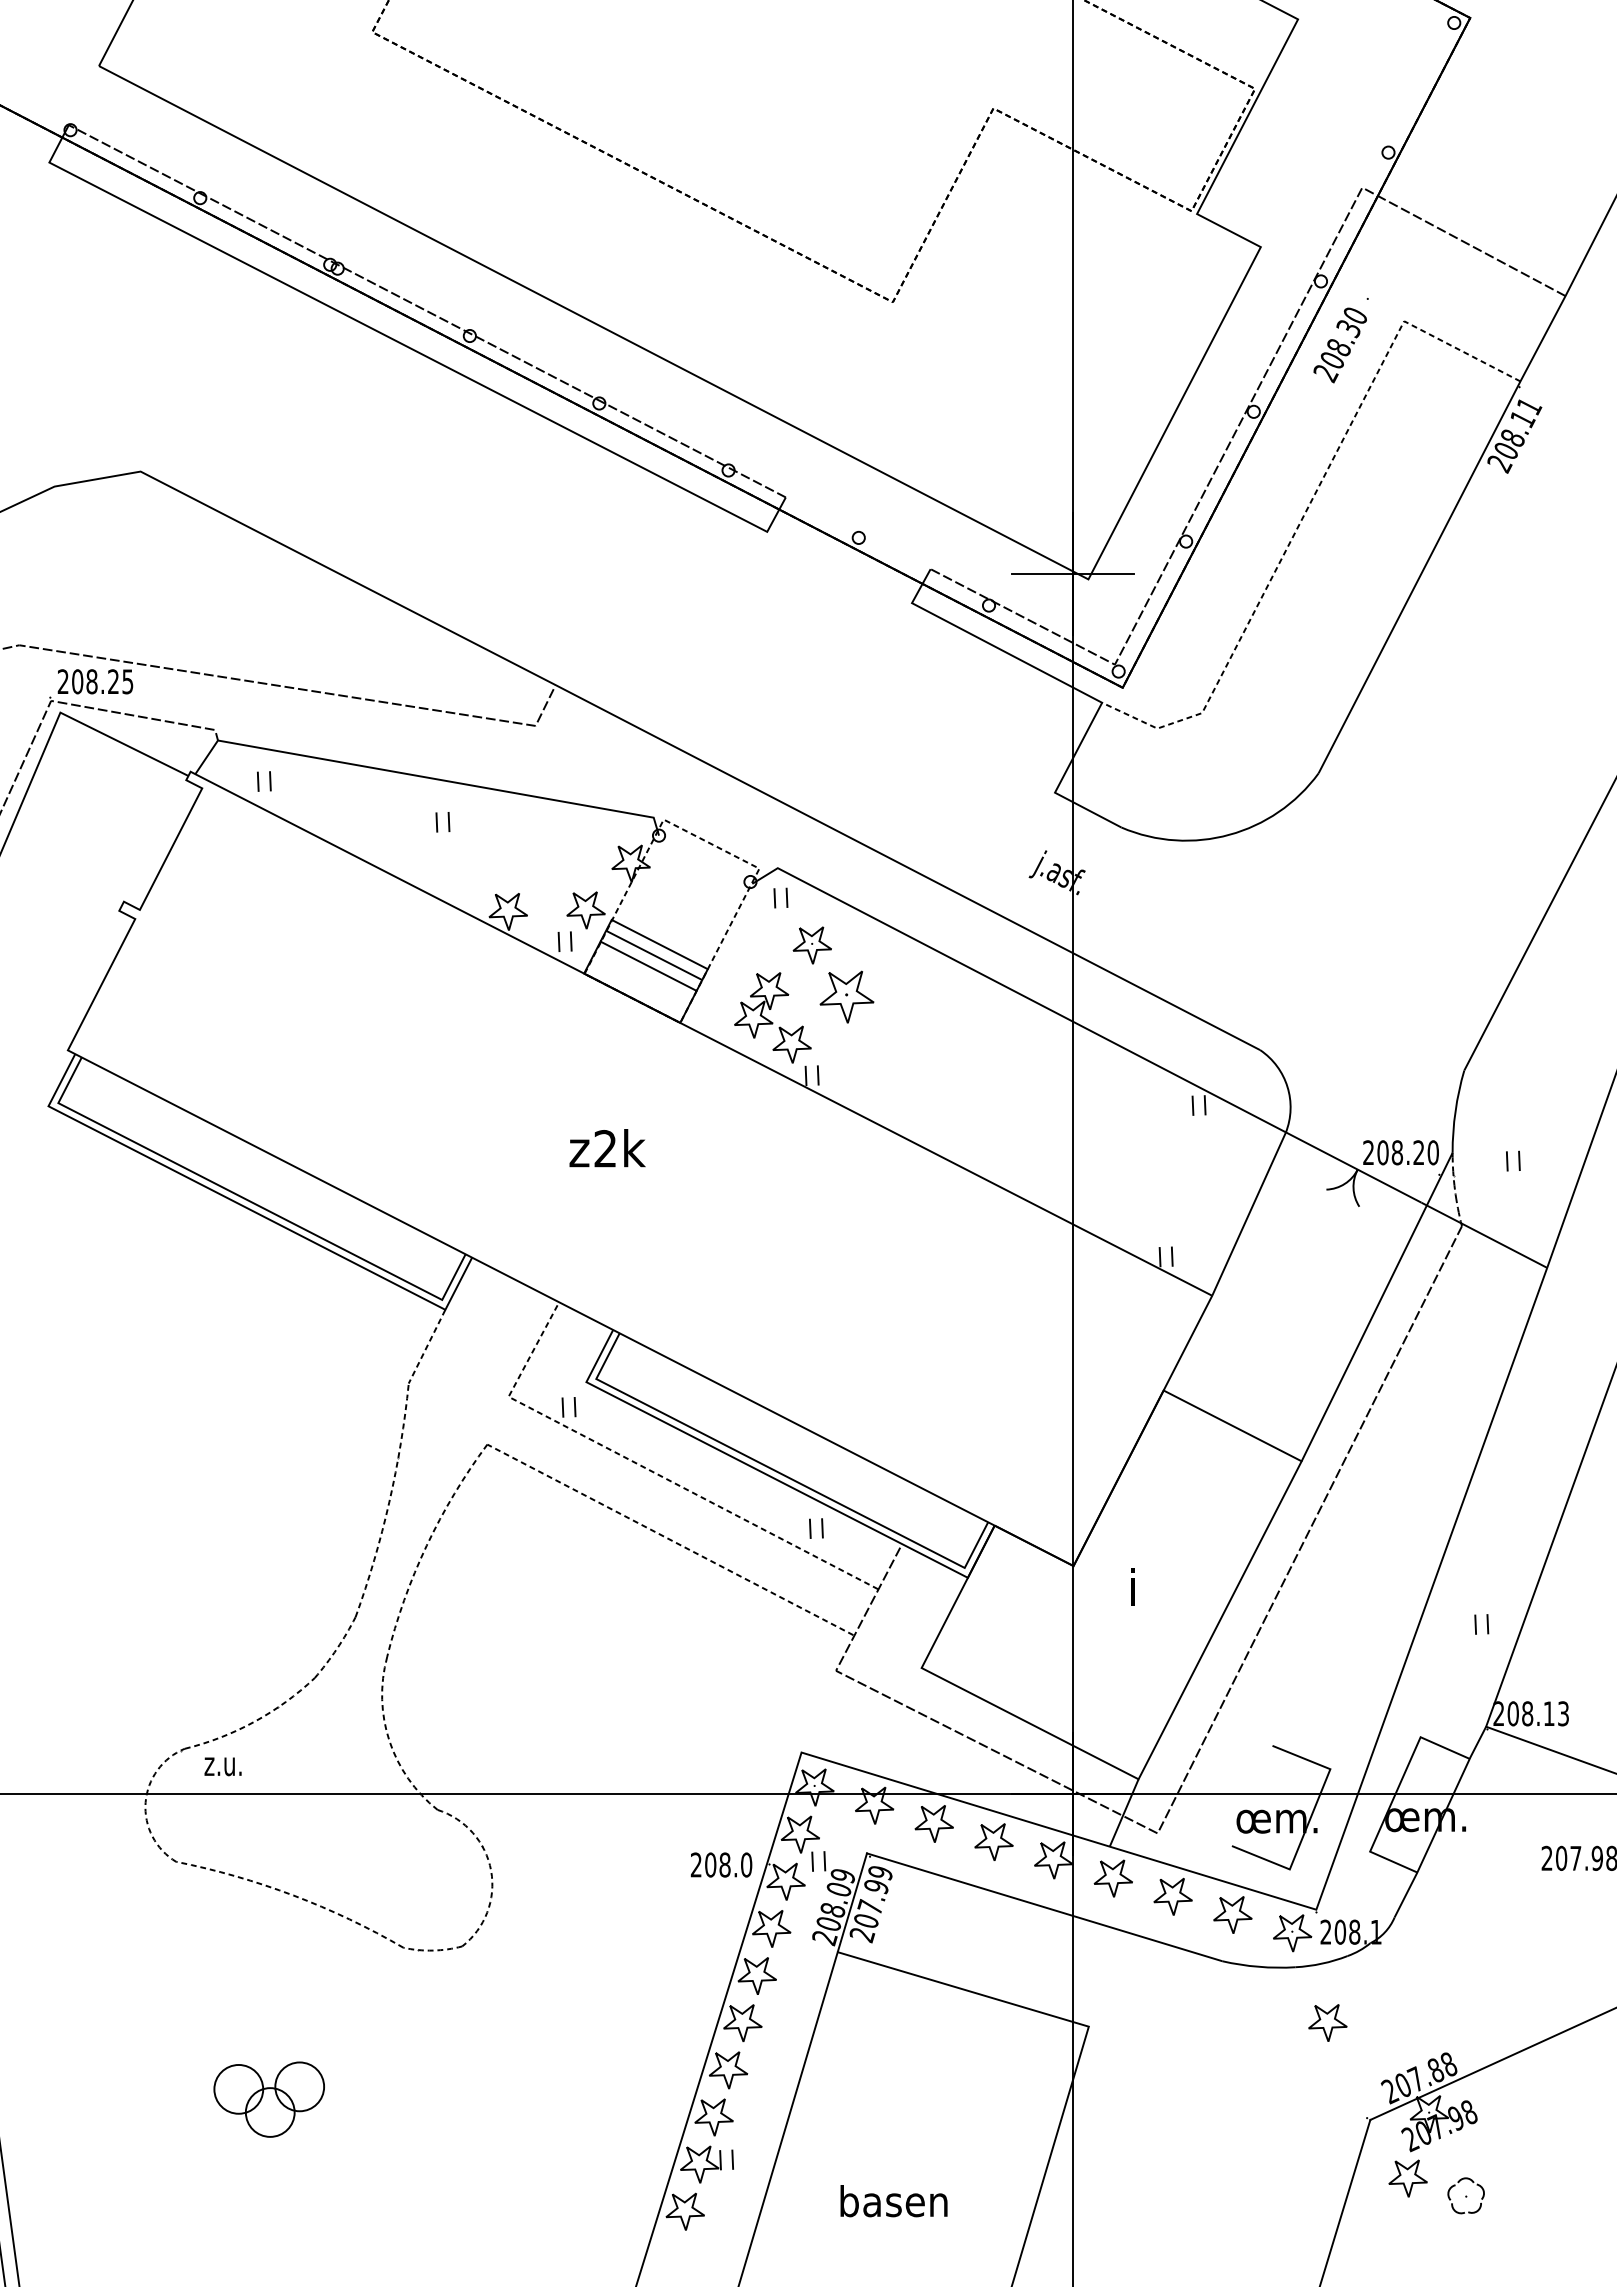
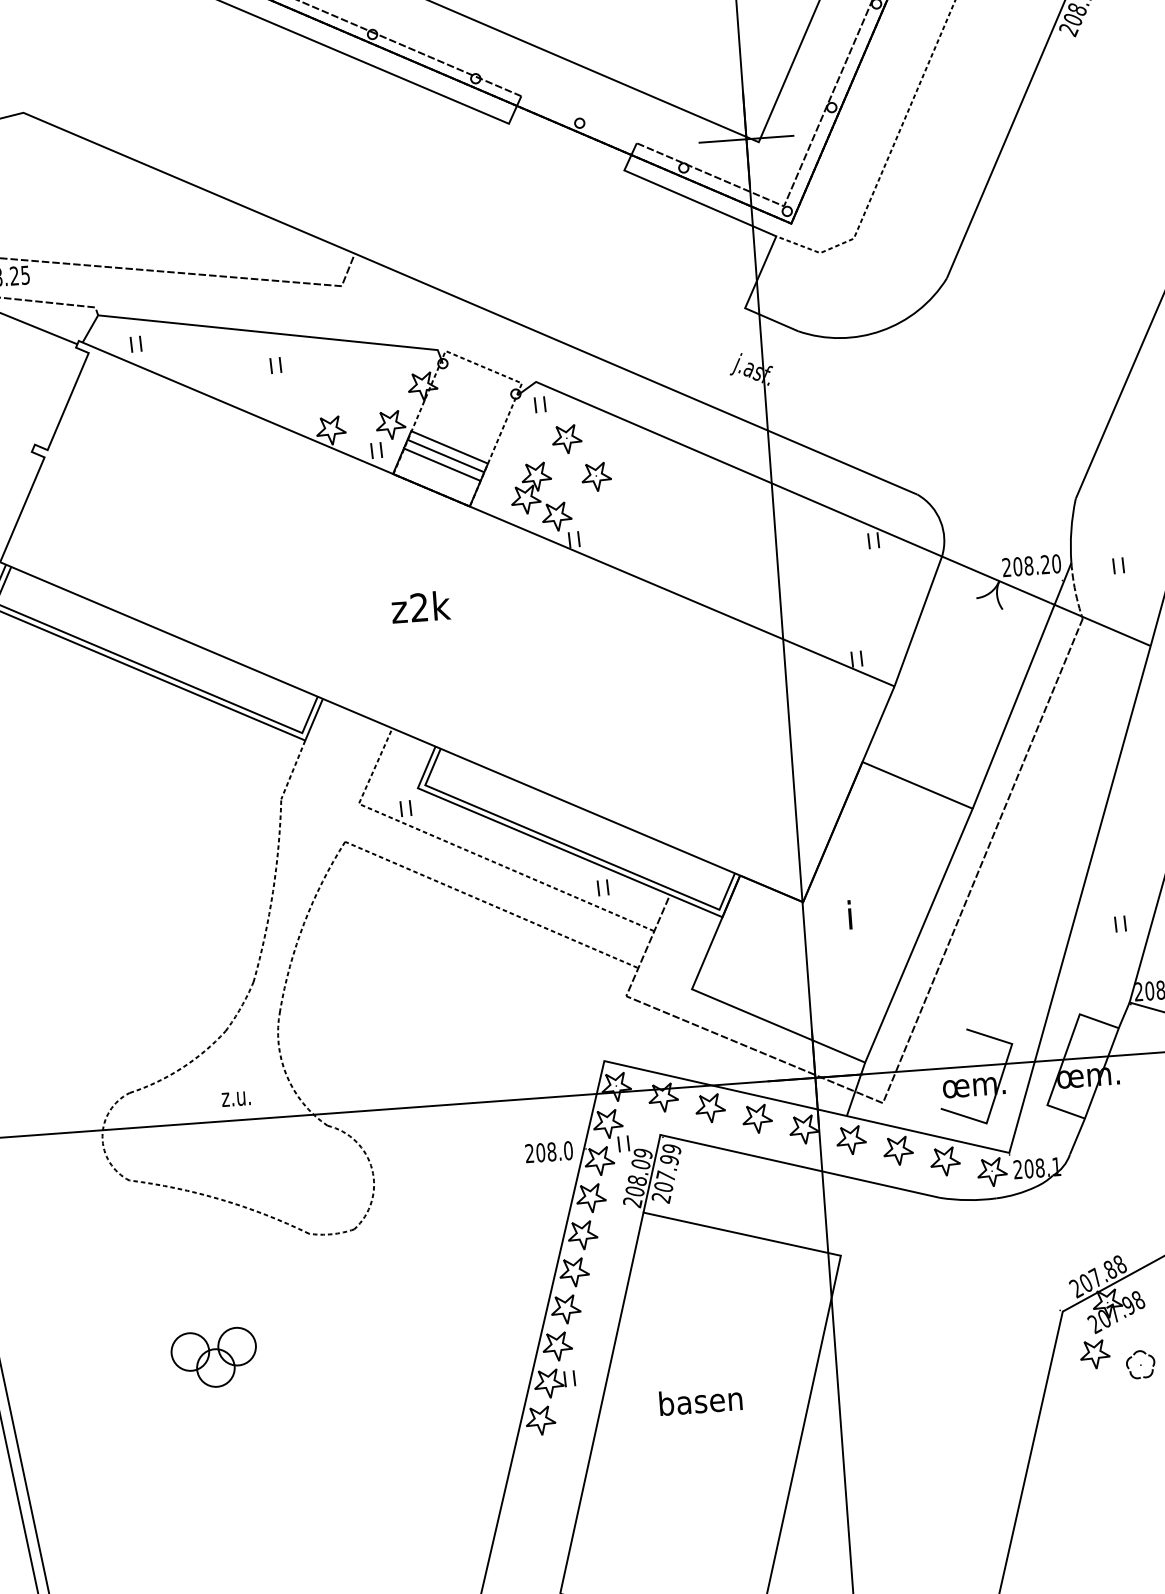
part: (846, 996) -> (596, 476), size x0.71
text: (222, 1766) -> (235, 1098), moved
part: (1327, 2022) -> (1024, 1239), removed

